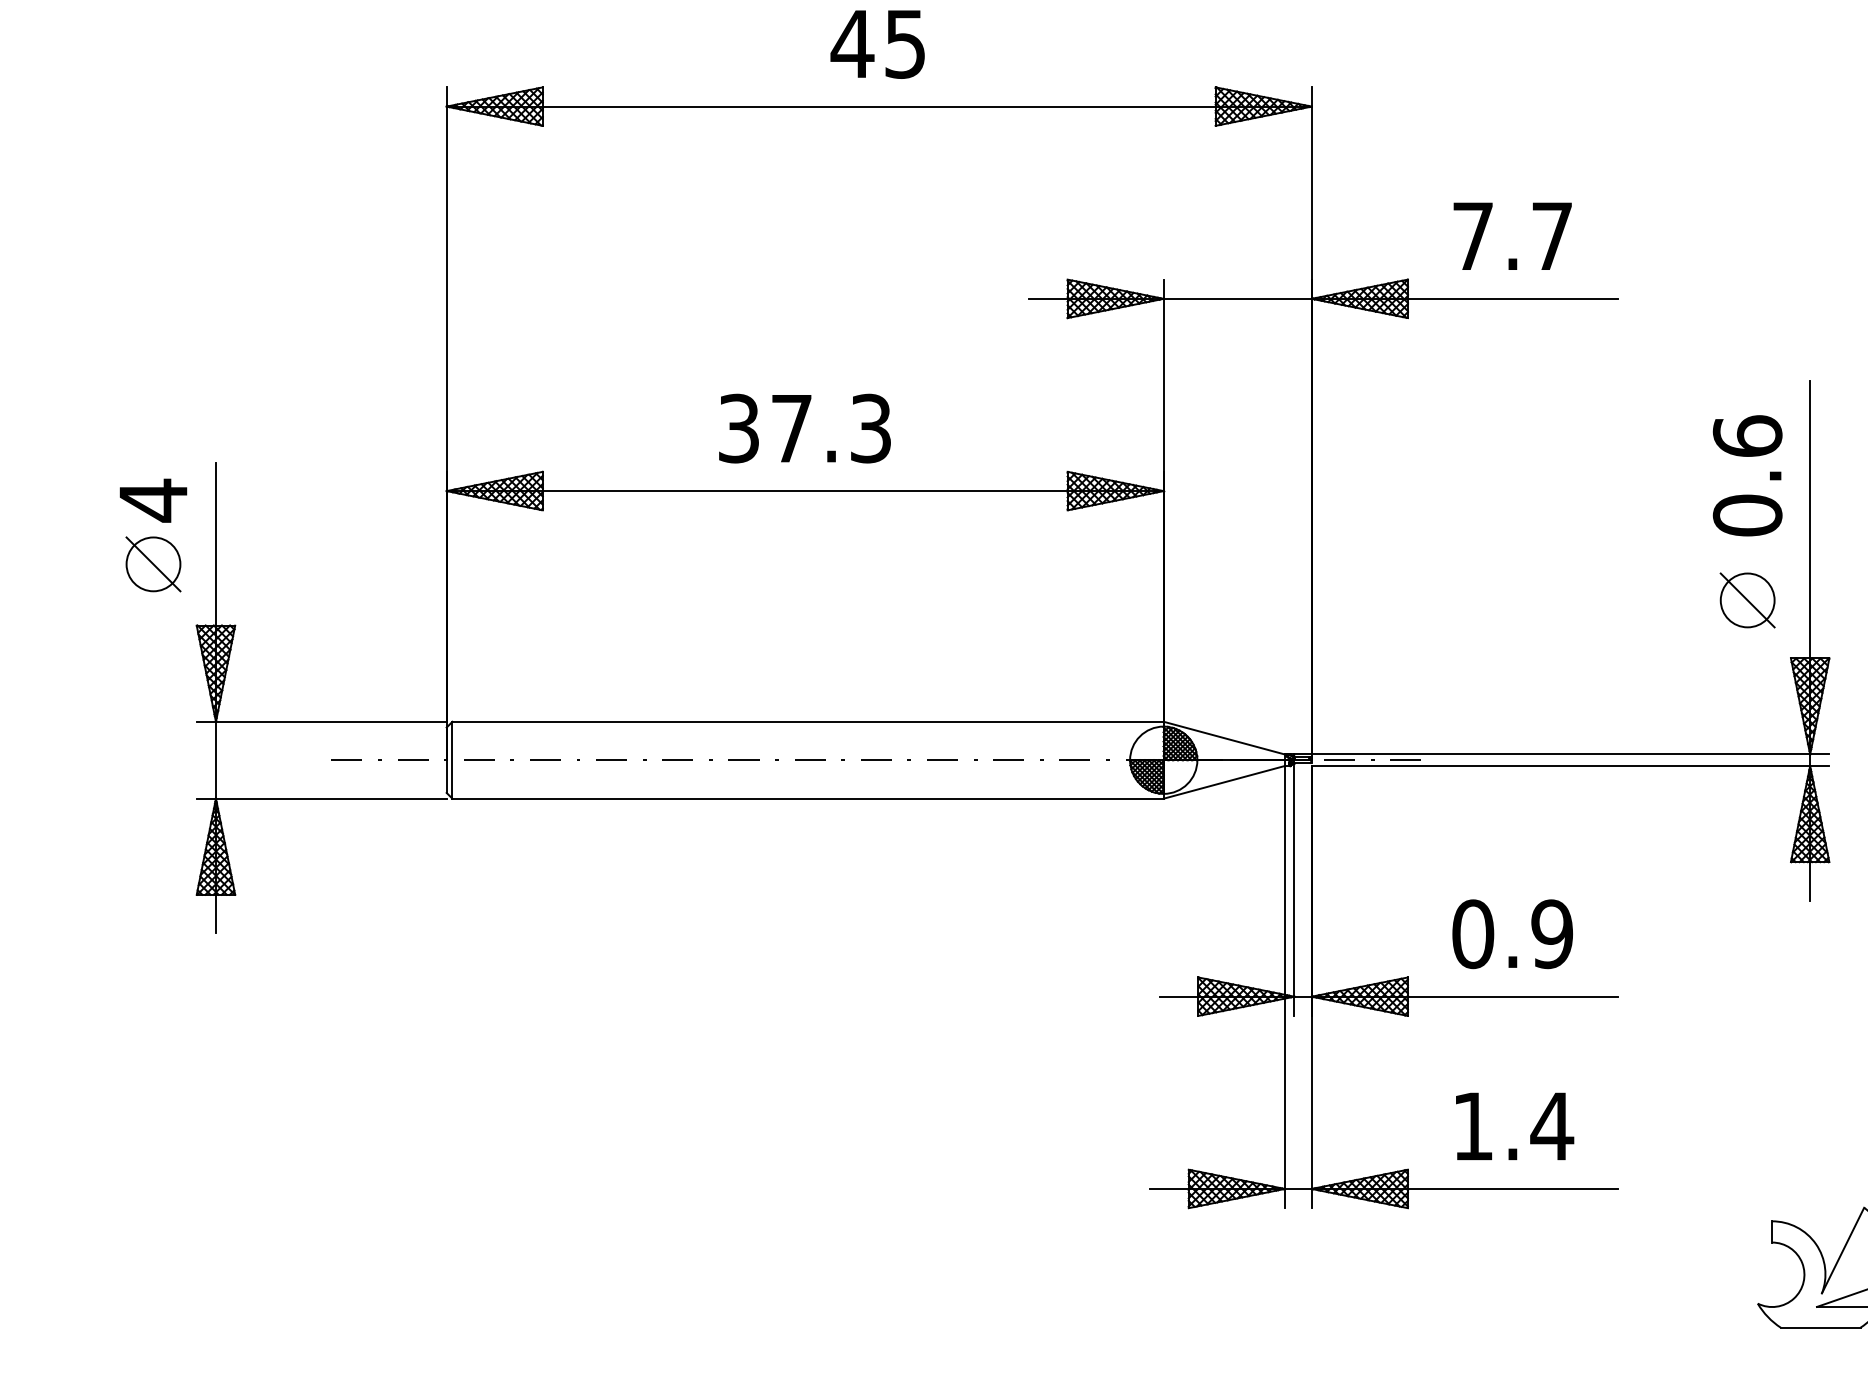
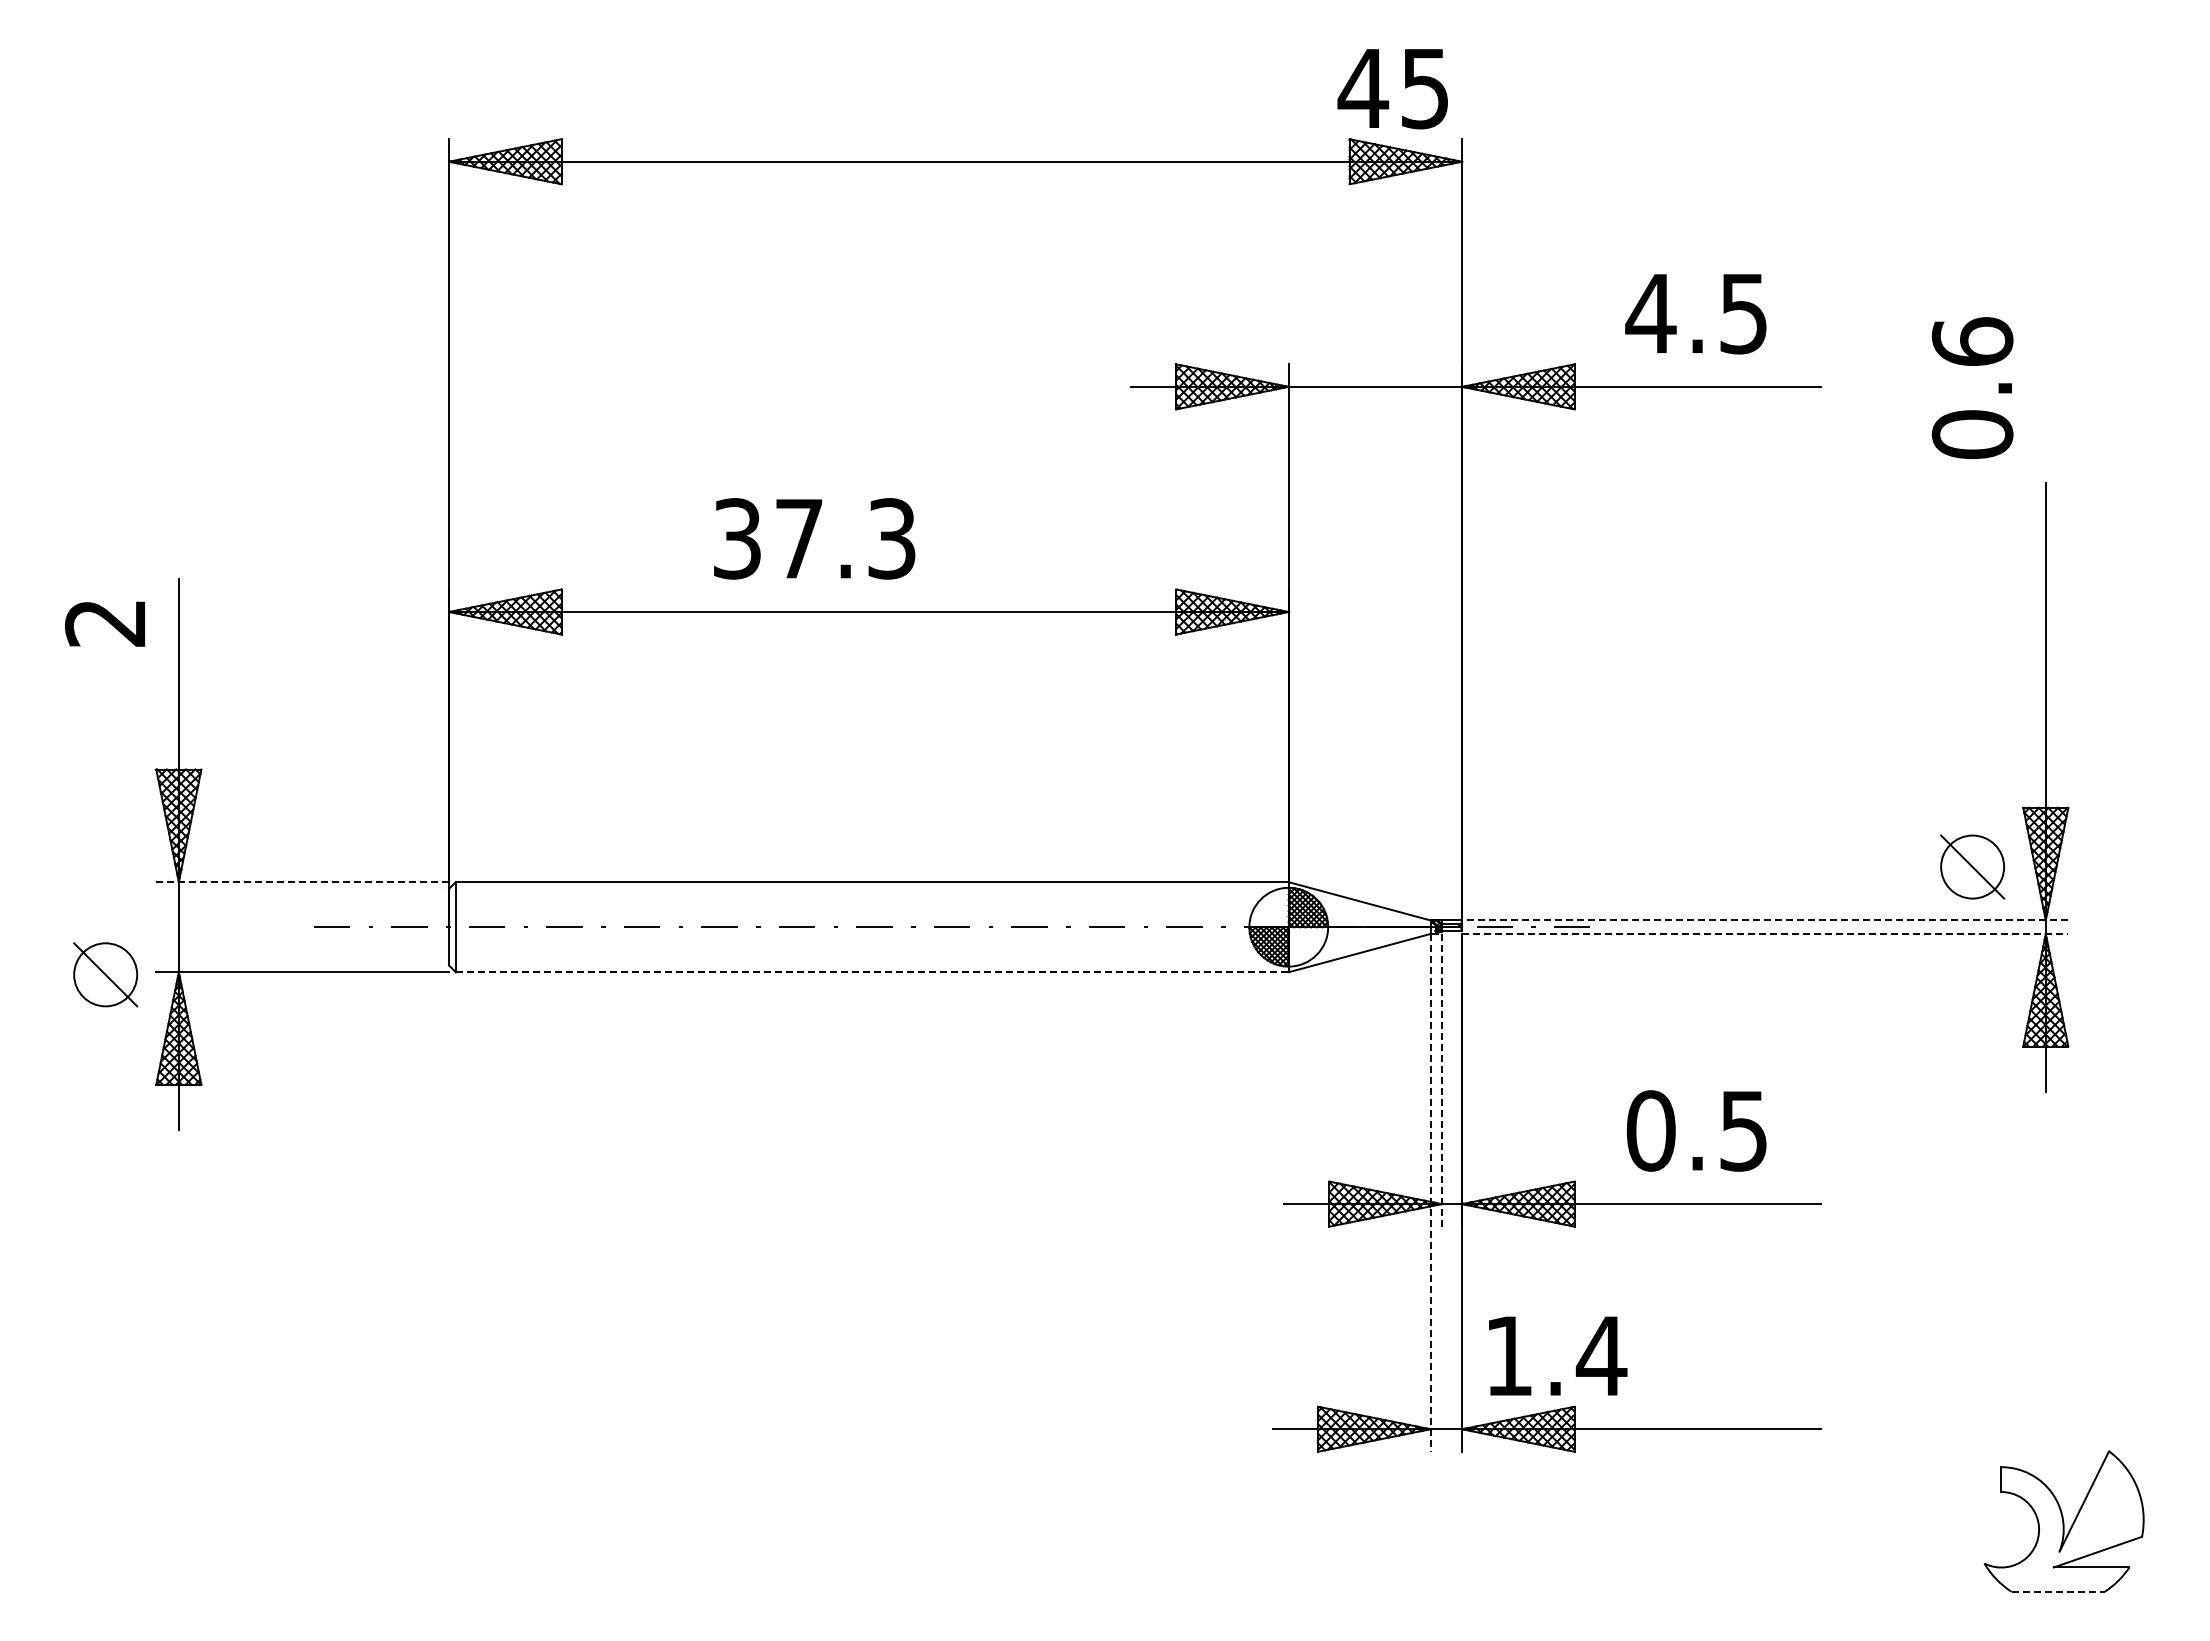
text: (877, 44) -> (1392, 89), moved
text: (1511, 237) -> (1695, 314), 7.7 -> 4.5
text: (804, 428) -> (814, 538), moved
text: (1747, 476) -> (1972, 388), moved
text: (152, 500) -> (104, 623), 4 -> 2
part: (153, 564) -> (105, 974), moved
part: (1747, 599) -> (1972, 866), moved
line: (322, 722) -> (303, 882), solid -> dashed
line: (1569, 754) -> (1764, 920), solid -> dashed
line: (1570, 765) -> (1765, 933), solid -> dashed
line: (808, 798) -> (872, 972), solid -> dashed
line: (1294, 891) -> (1441, 1080), solid -> dashed
text: (1552, 933) -> (1743, 1130), 0.9 -> 0.5
line: (1284, 986) -> (1430, 1192), solid -> dashed
text: (1515, 1125) -> (1558, 1355), moved
line: (1821, 1327) -> (2058, 1591), solid -> dashed

